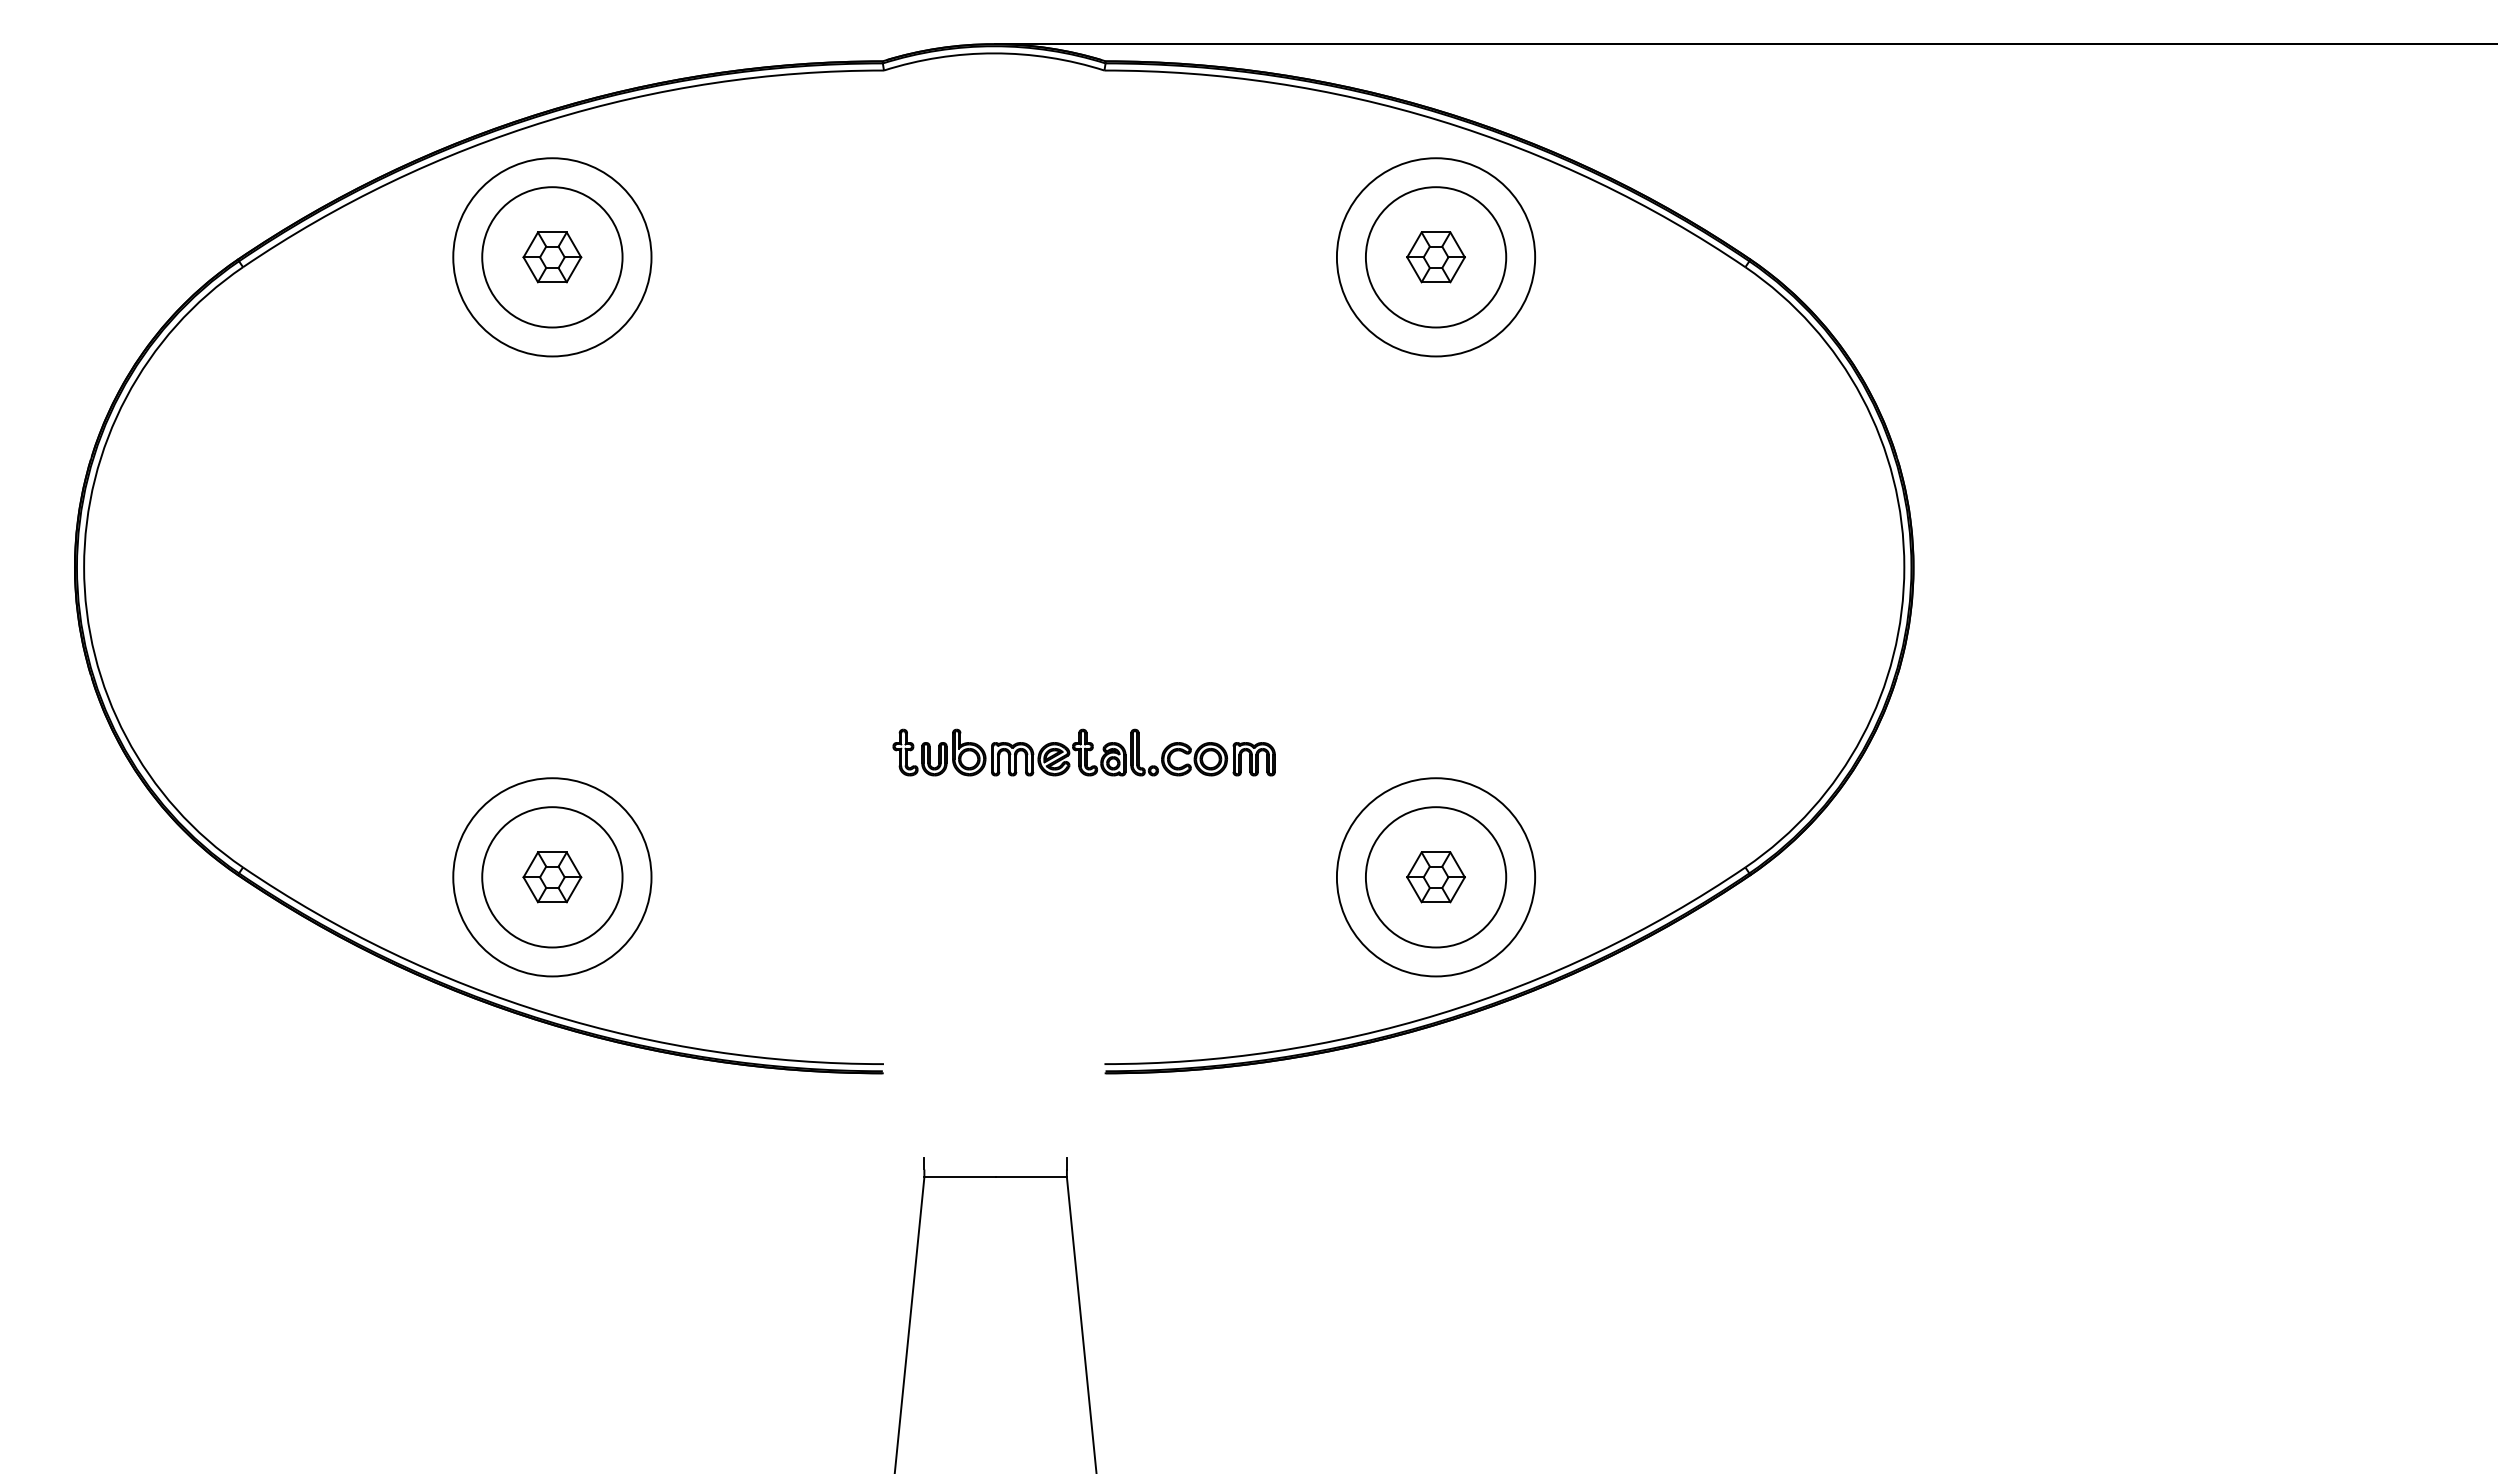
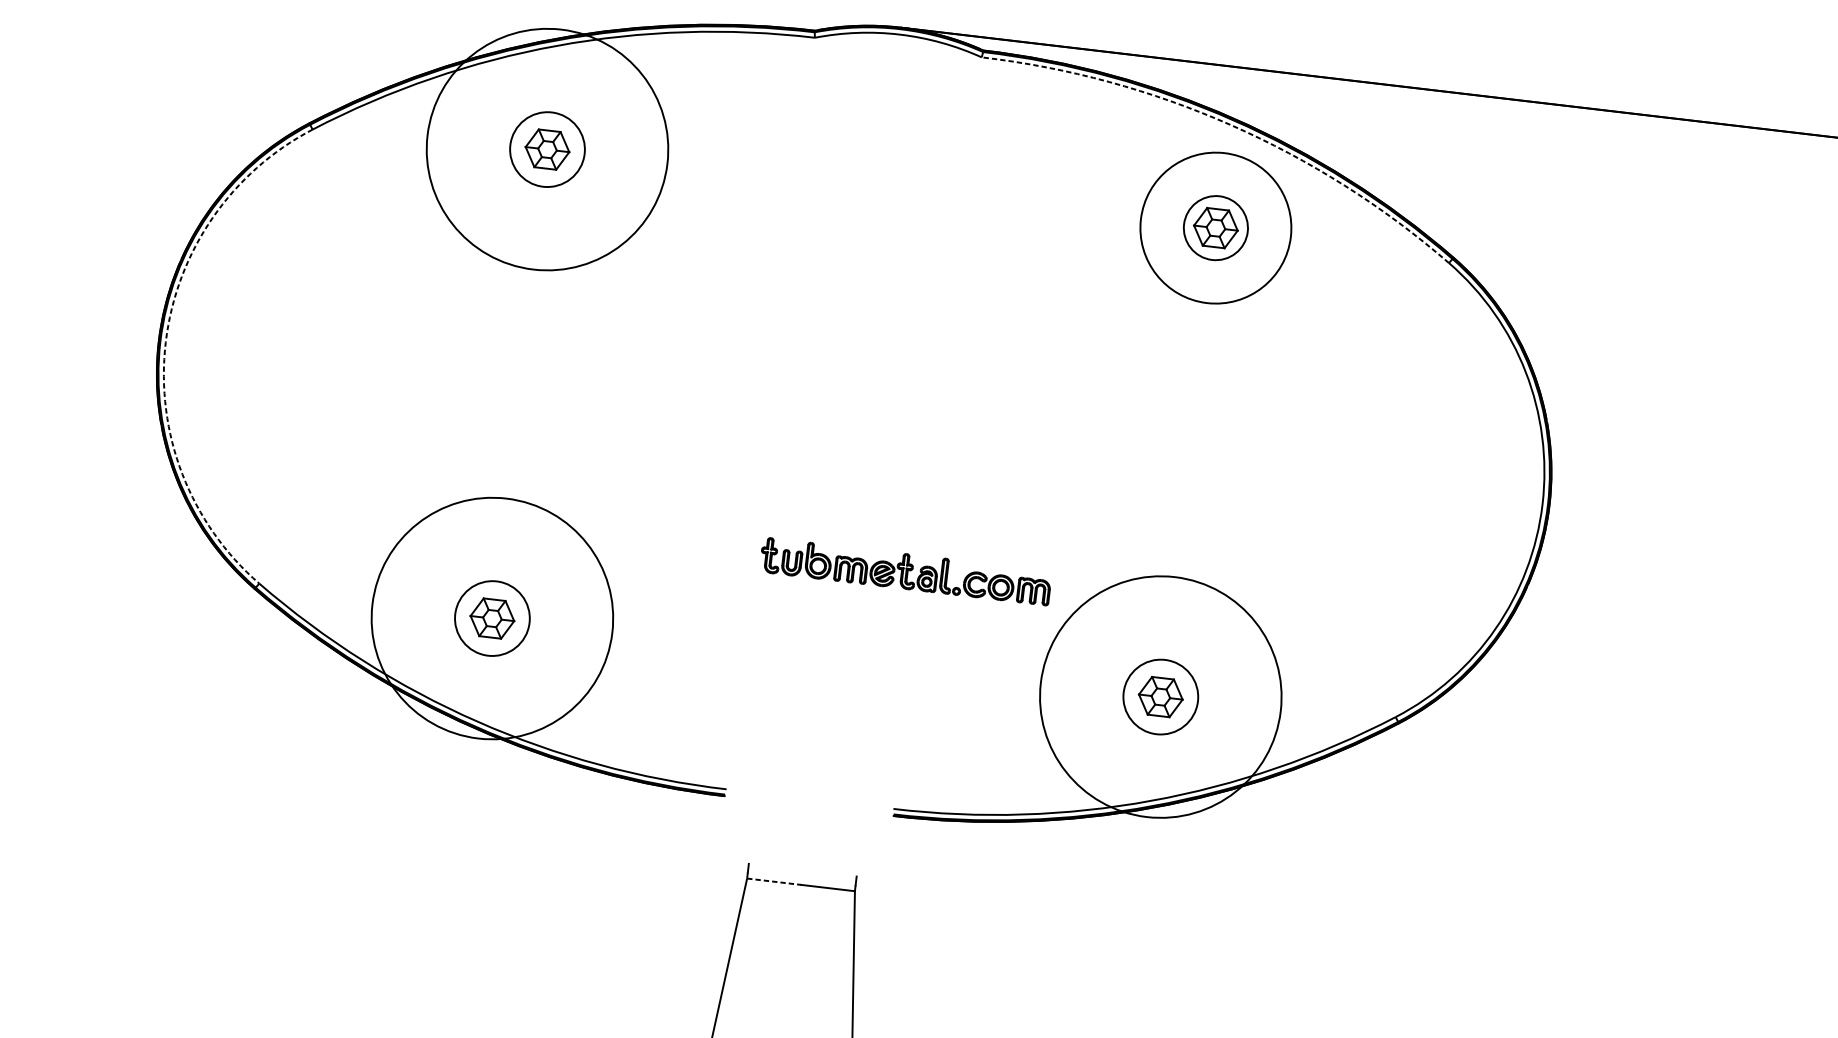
arc: (1439, 120) -> (1230, 124), solid -> dashed
circle: (552, 257) -> (547, 149), size x0.7
circle: (552, 257) -> (547, 149), size x1.6
circle: (1435, 257) -> (1215, 228), size x0.6
arc: (84, 567) -> (166, 342), solid -> dashed
circle: (552, 877) -> (492, 618), size x0.7
circle: (552, 877) -> (492, 618), size x1.6
circle: (1435, 877) -> (1160, 697), size x0.7
circle: (1435, 877) -> (1160, 697), size x1.6
line: (960, 1177) -> (774, 881), solid -> dashed

